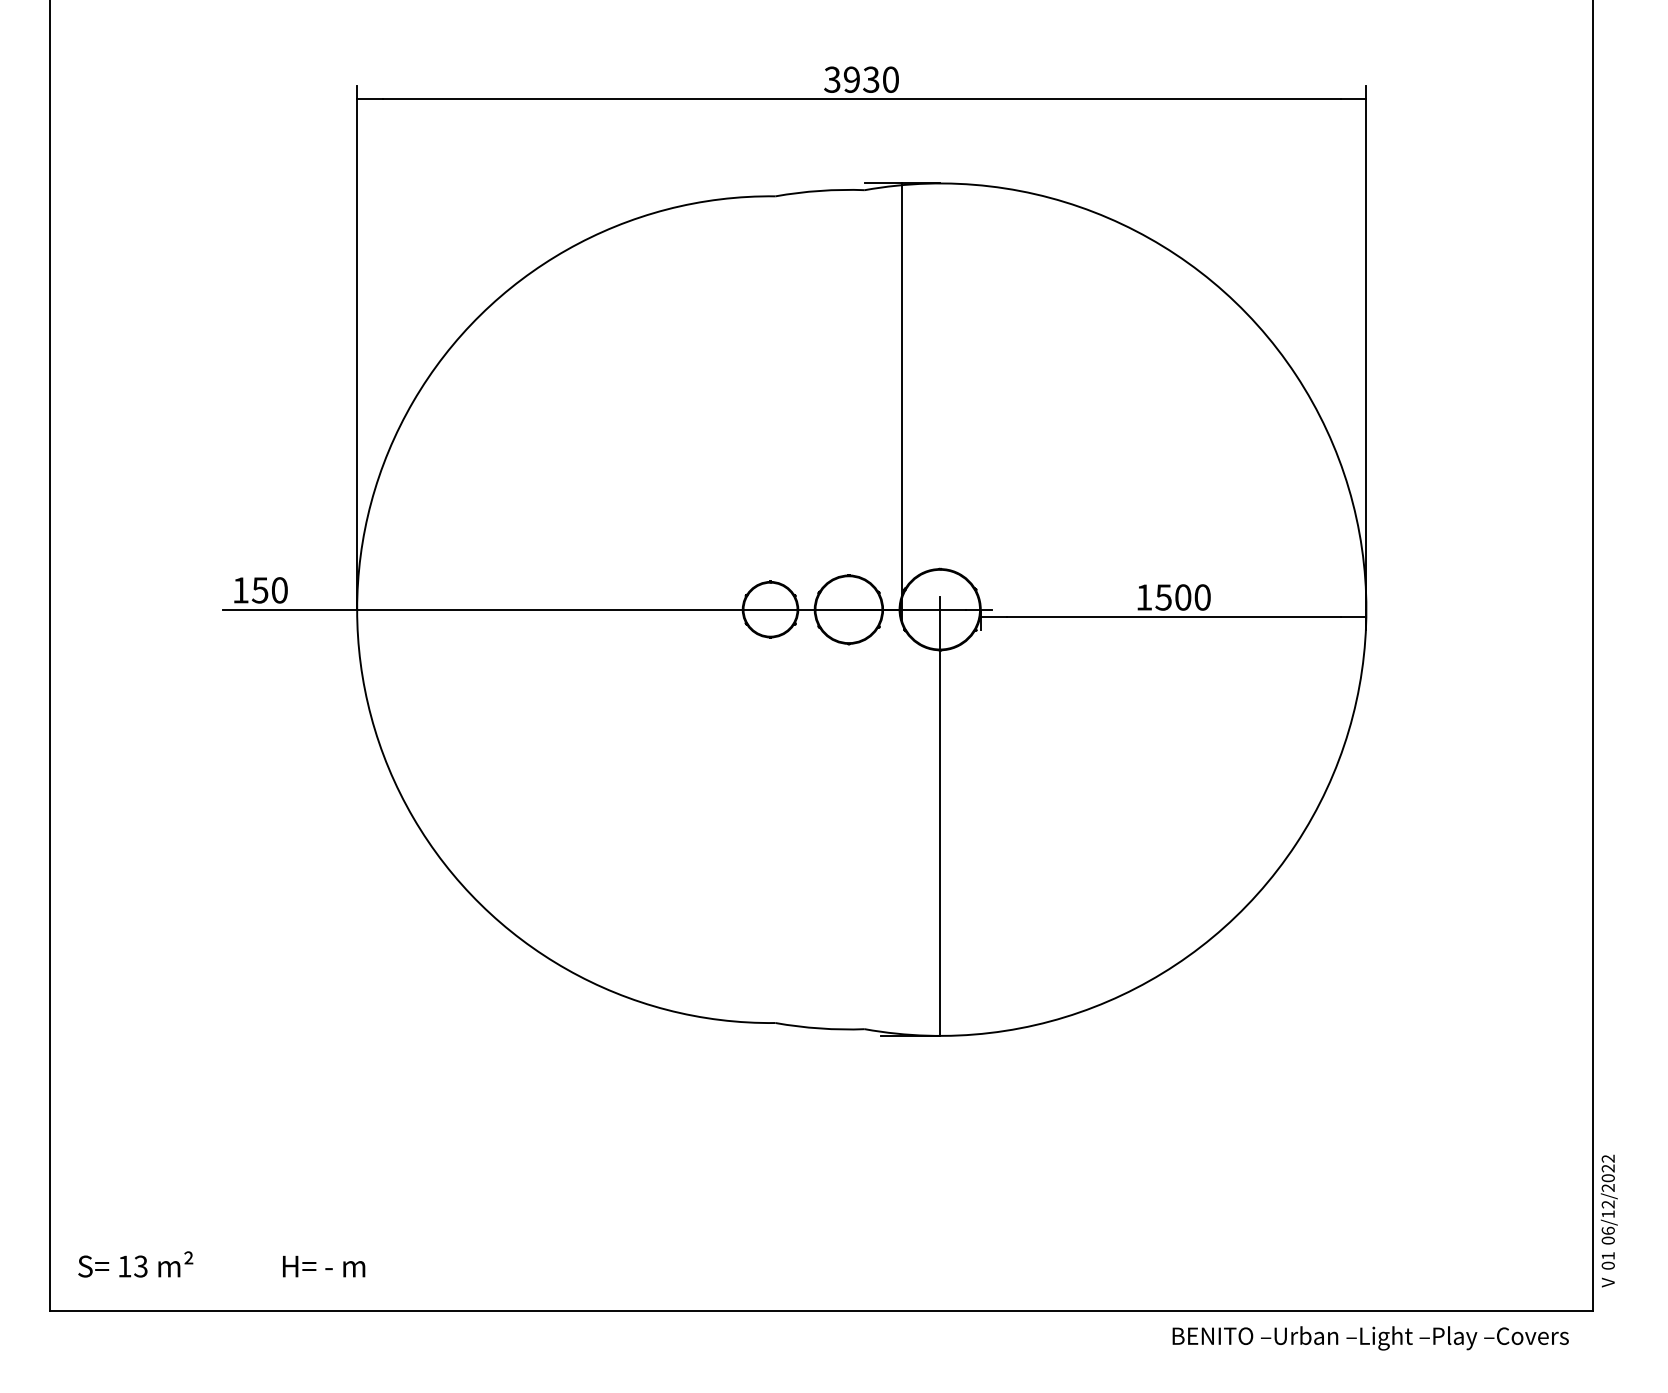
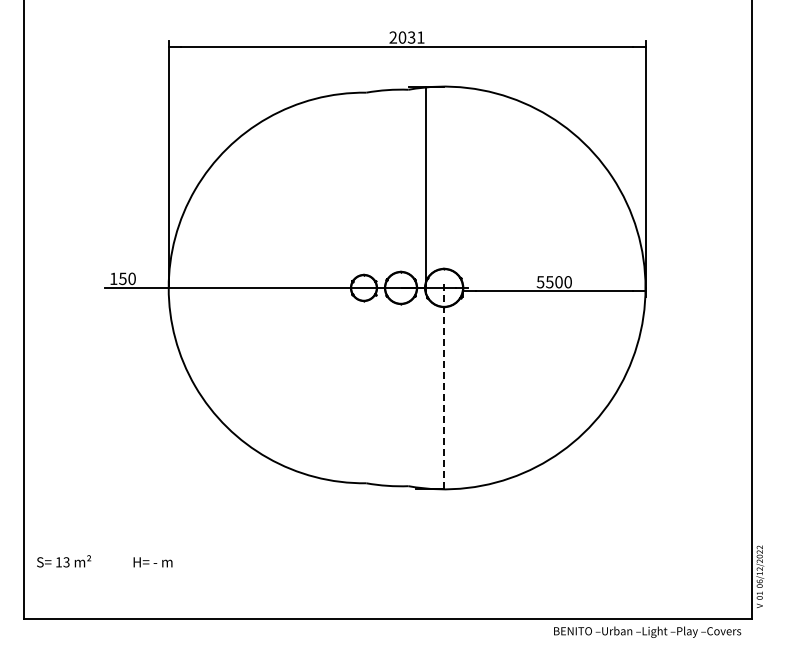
text: (860, 79) -> (406, 37), 3930 -> 2031
text: (1144, 598) -> (540, 282), 1500 -> 5500
line: (940, 816) -> (444, 385), solid -> dashed
text: (221, 1264) -> (104, 561), moved

